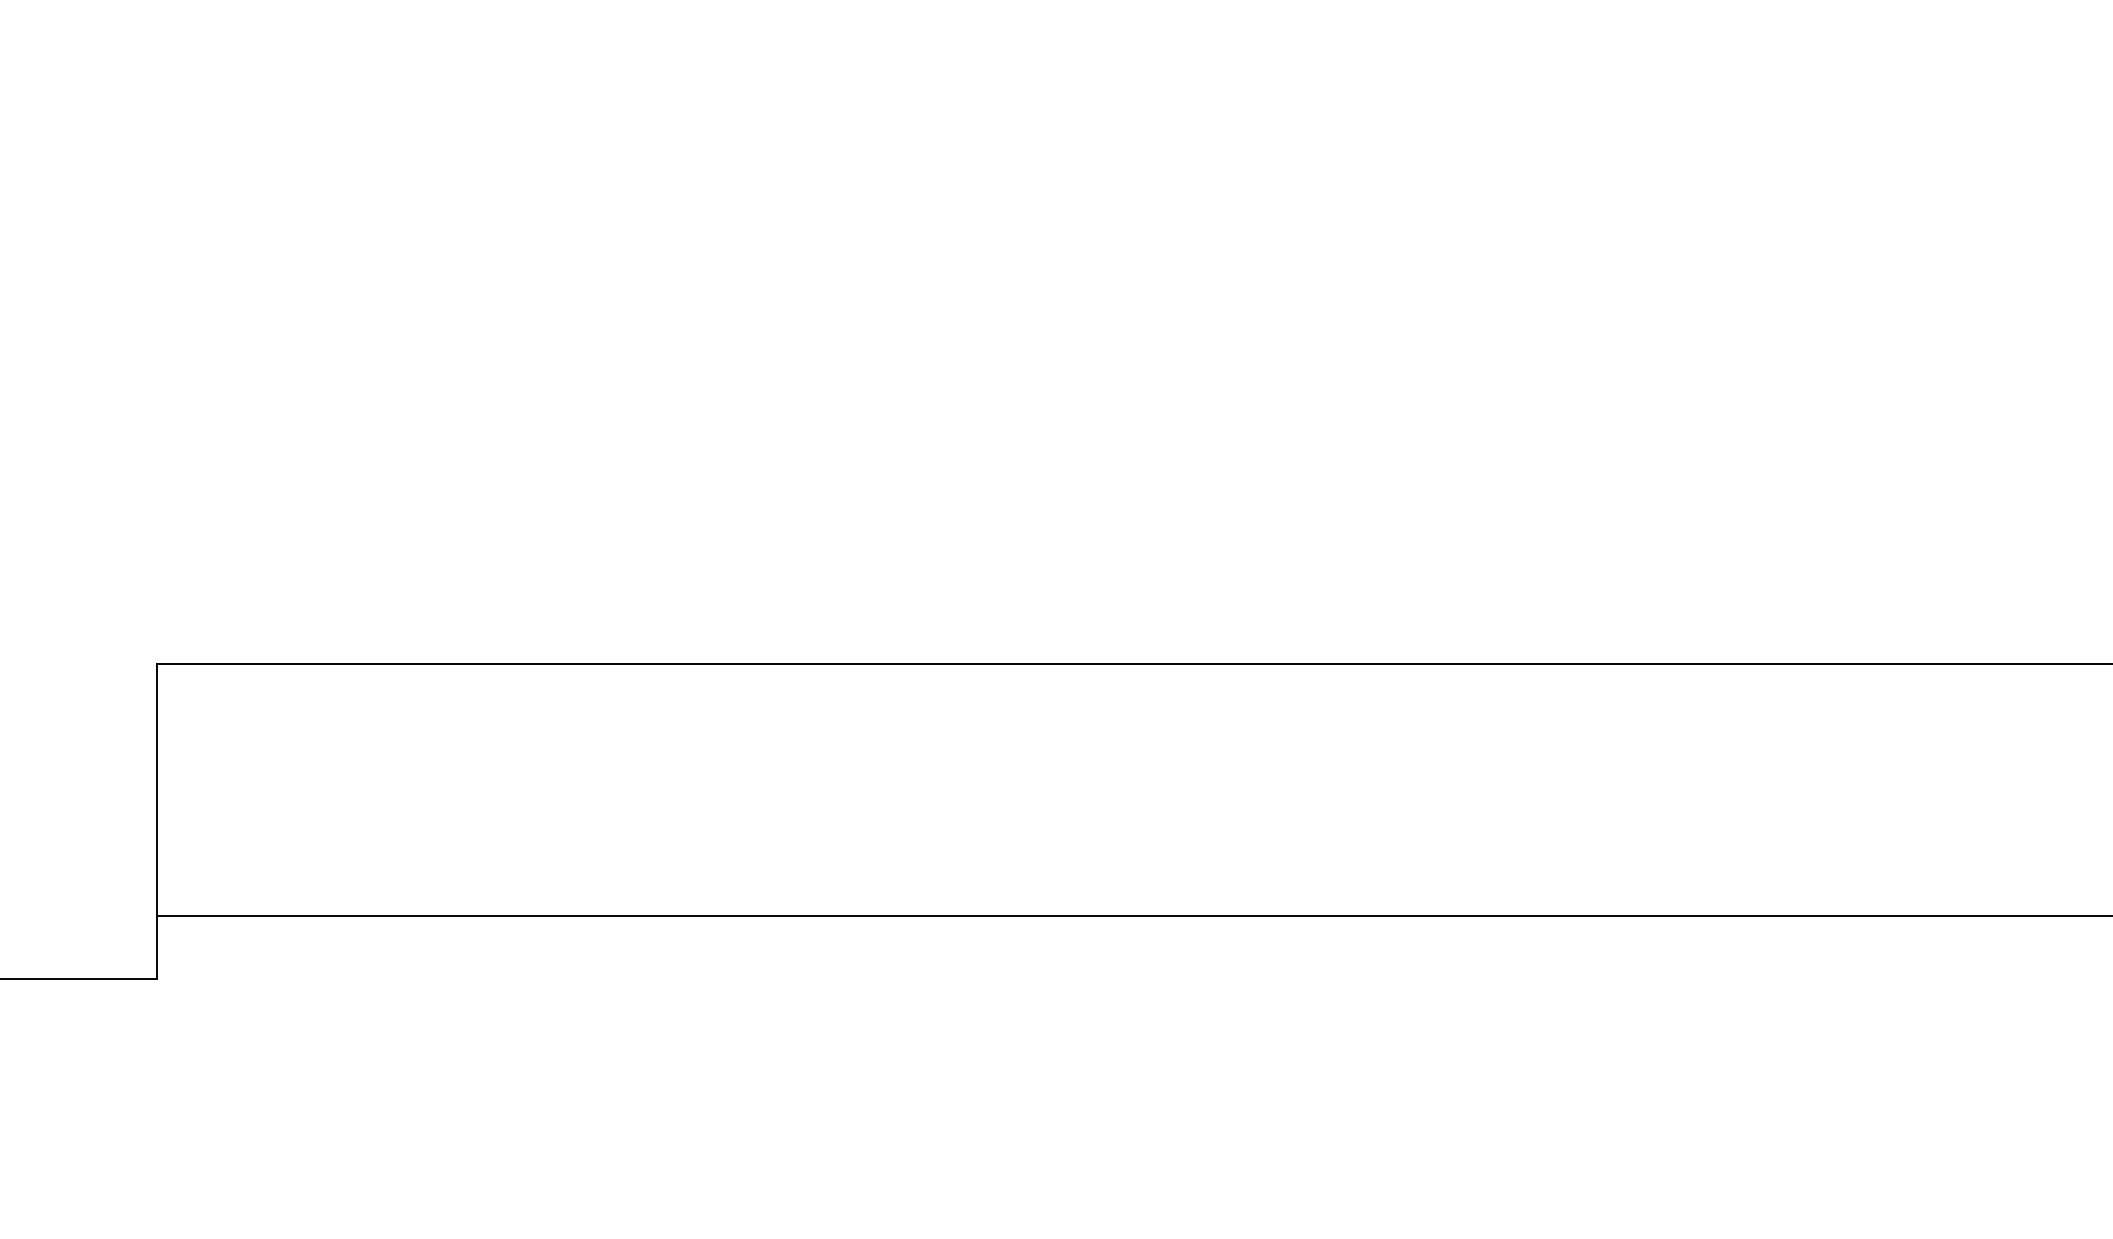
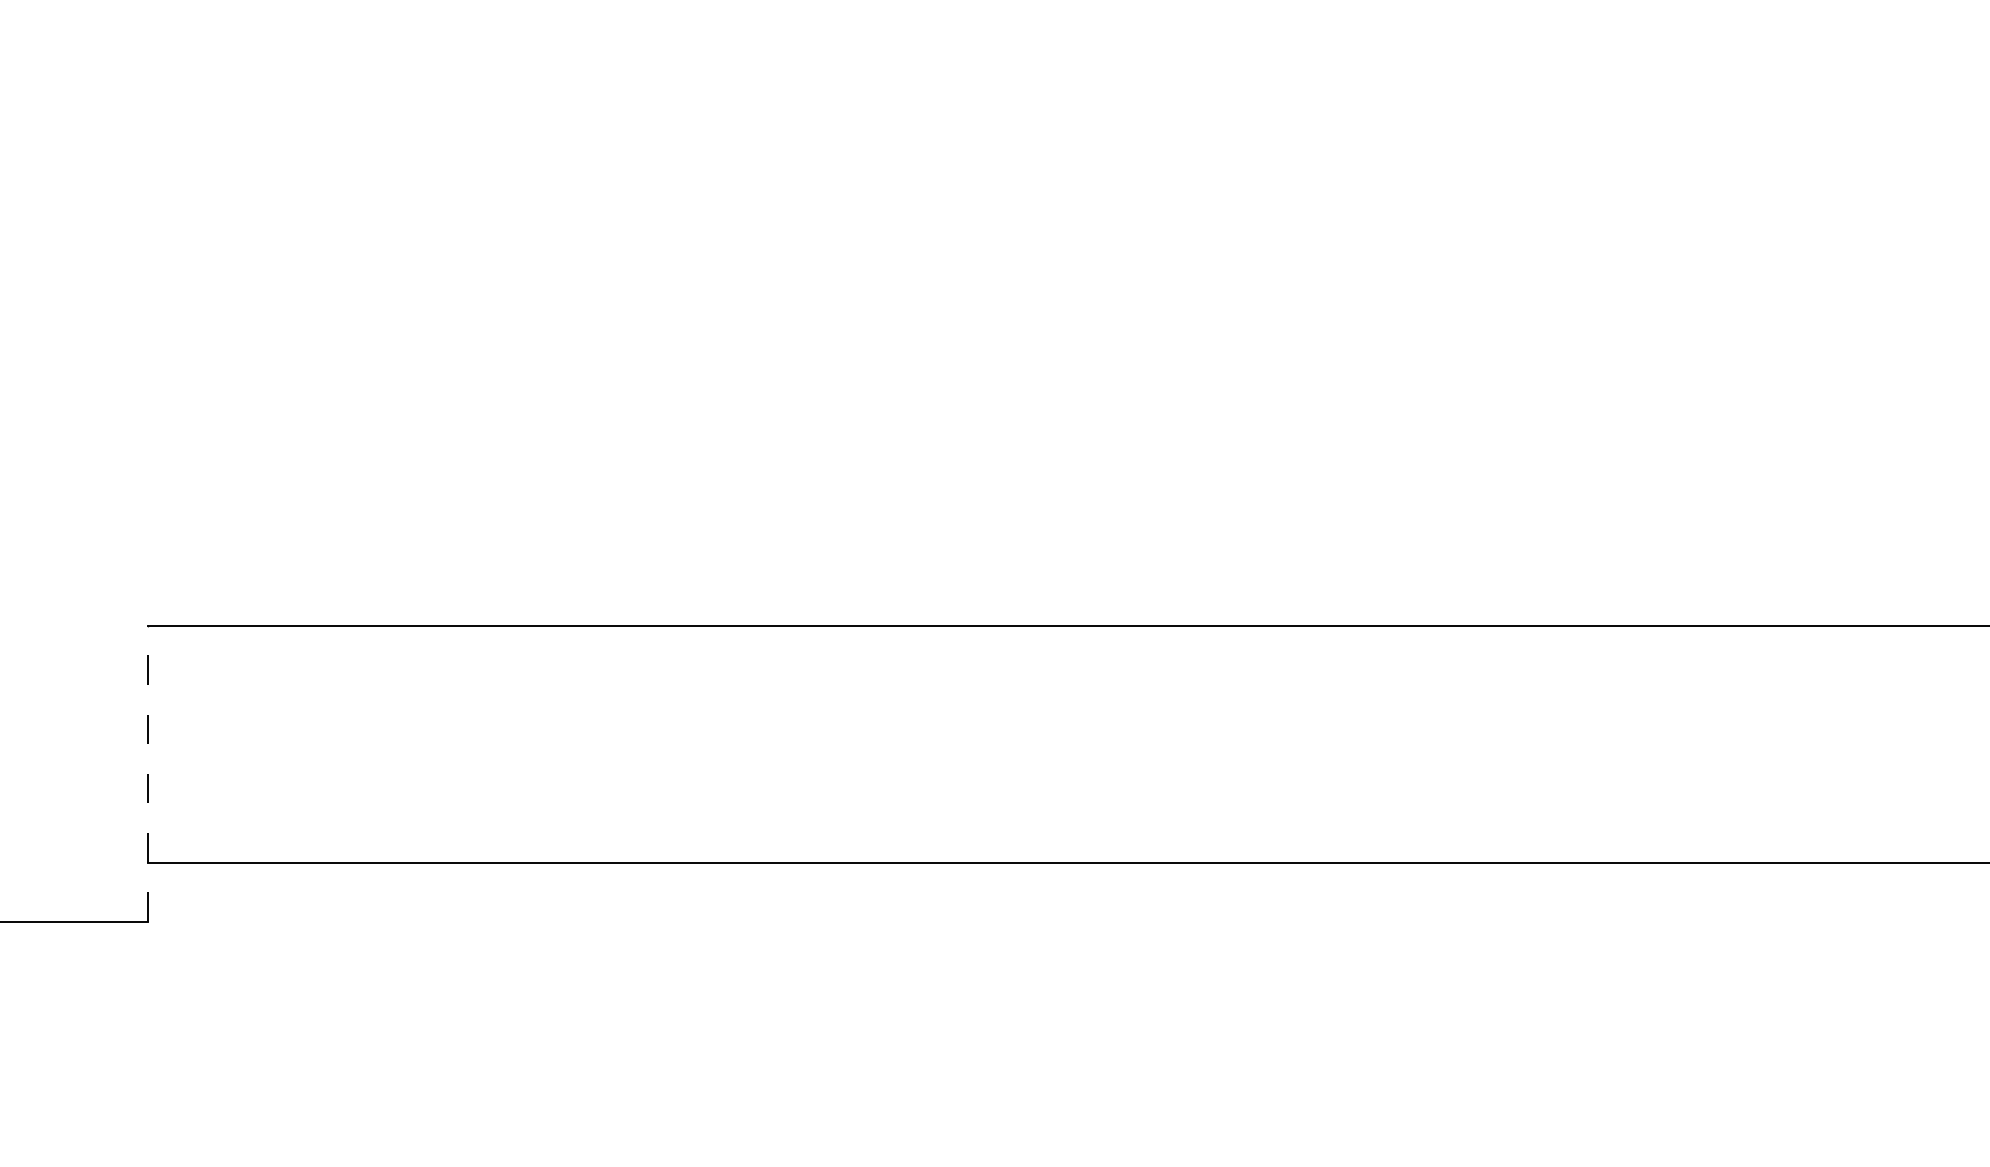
line: (156, 821) -> (147, 773), solid -> dashed

